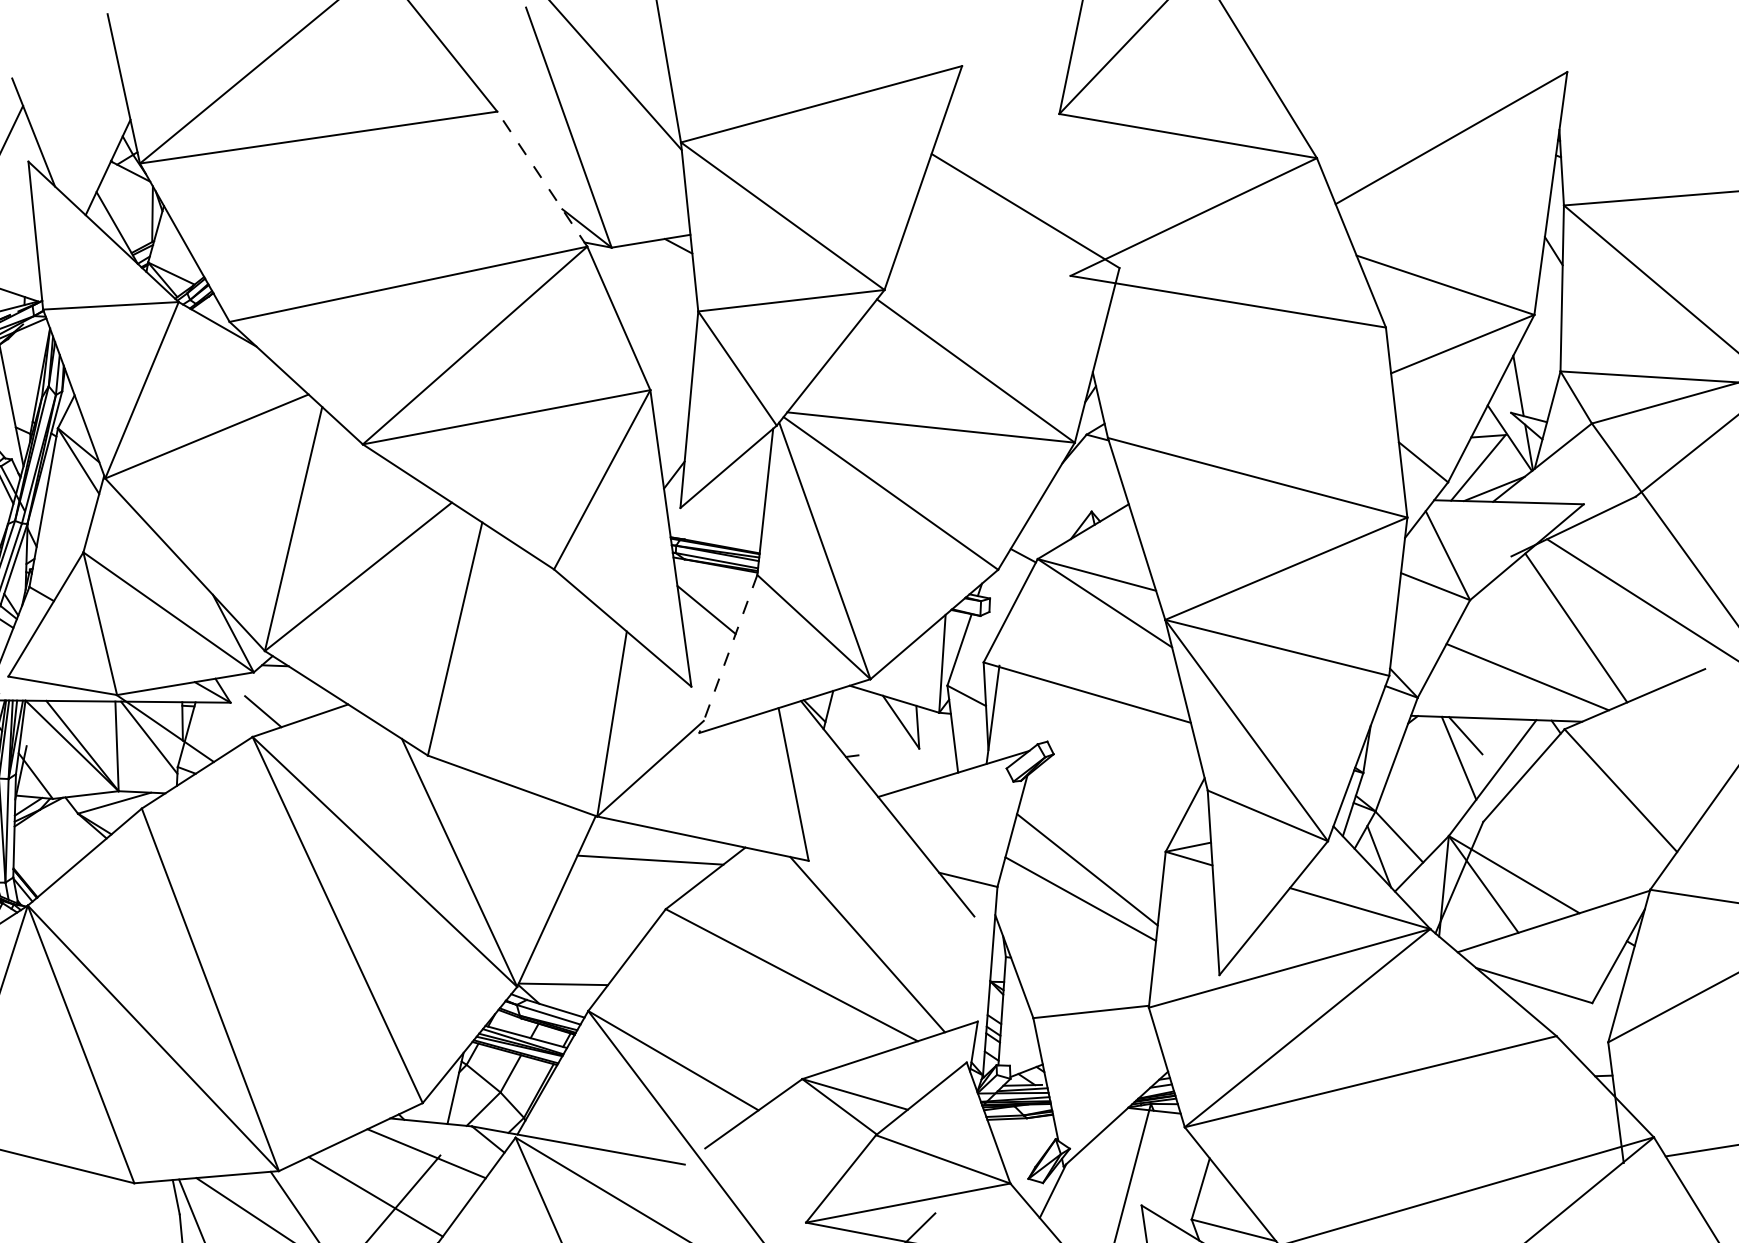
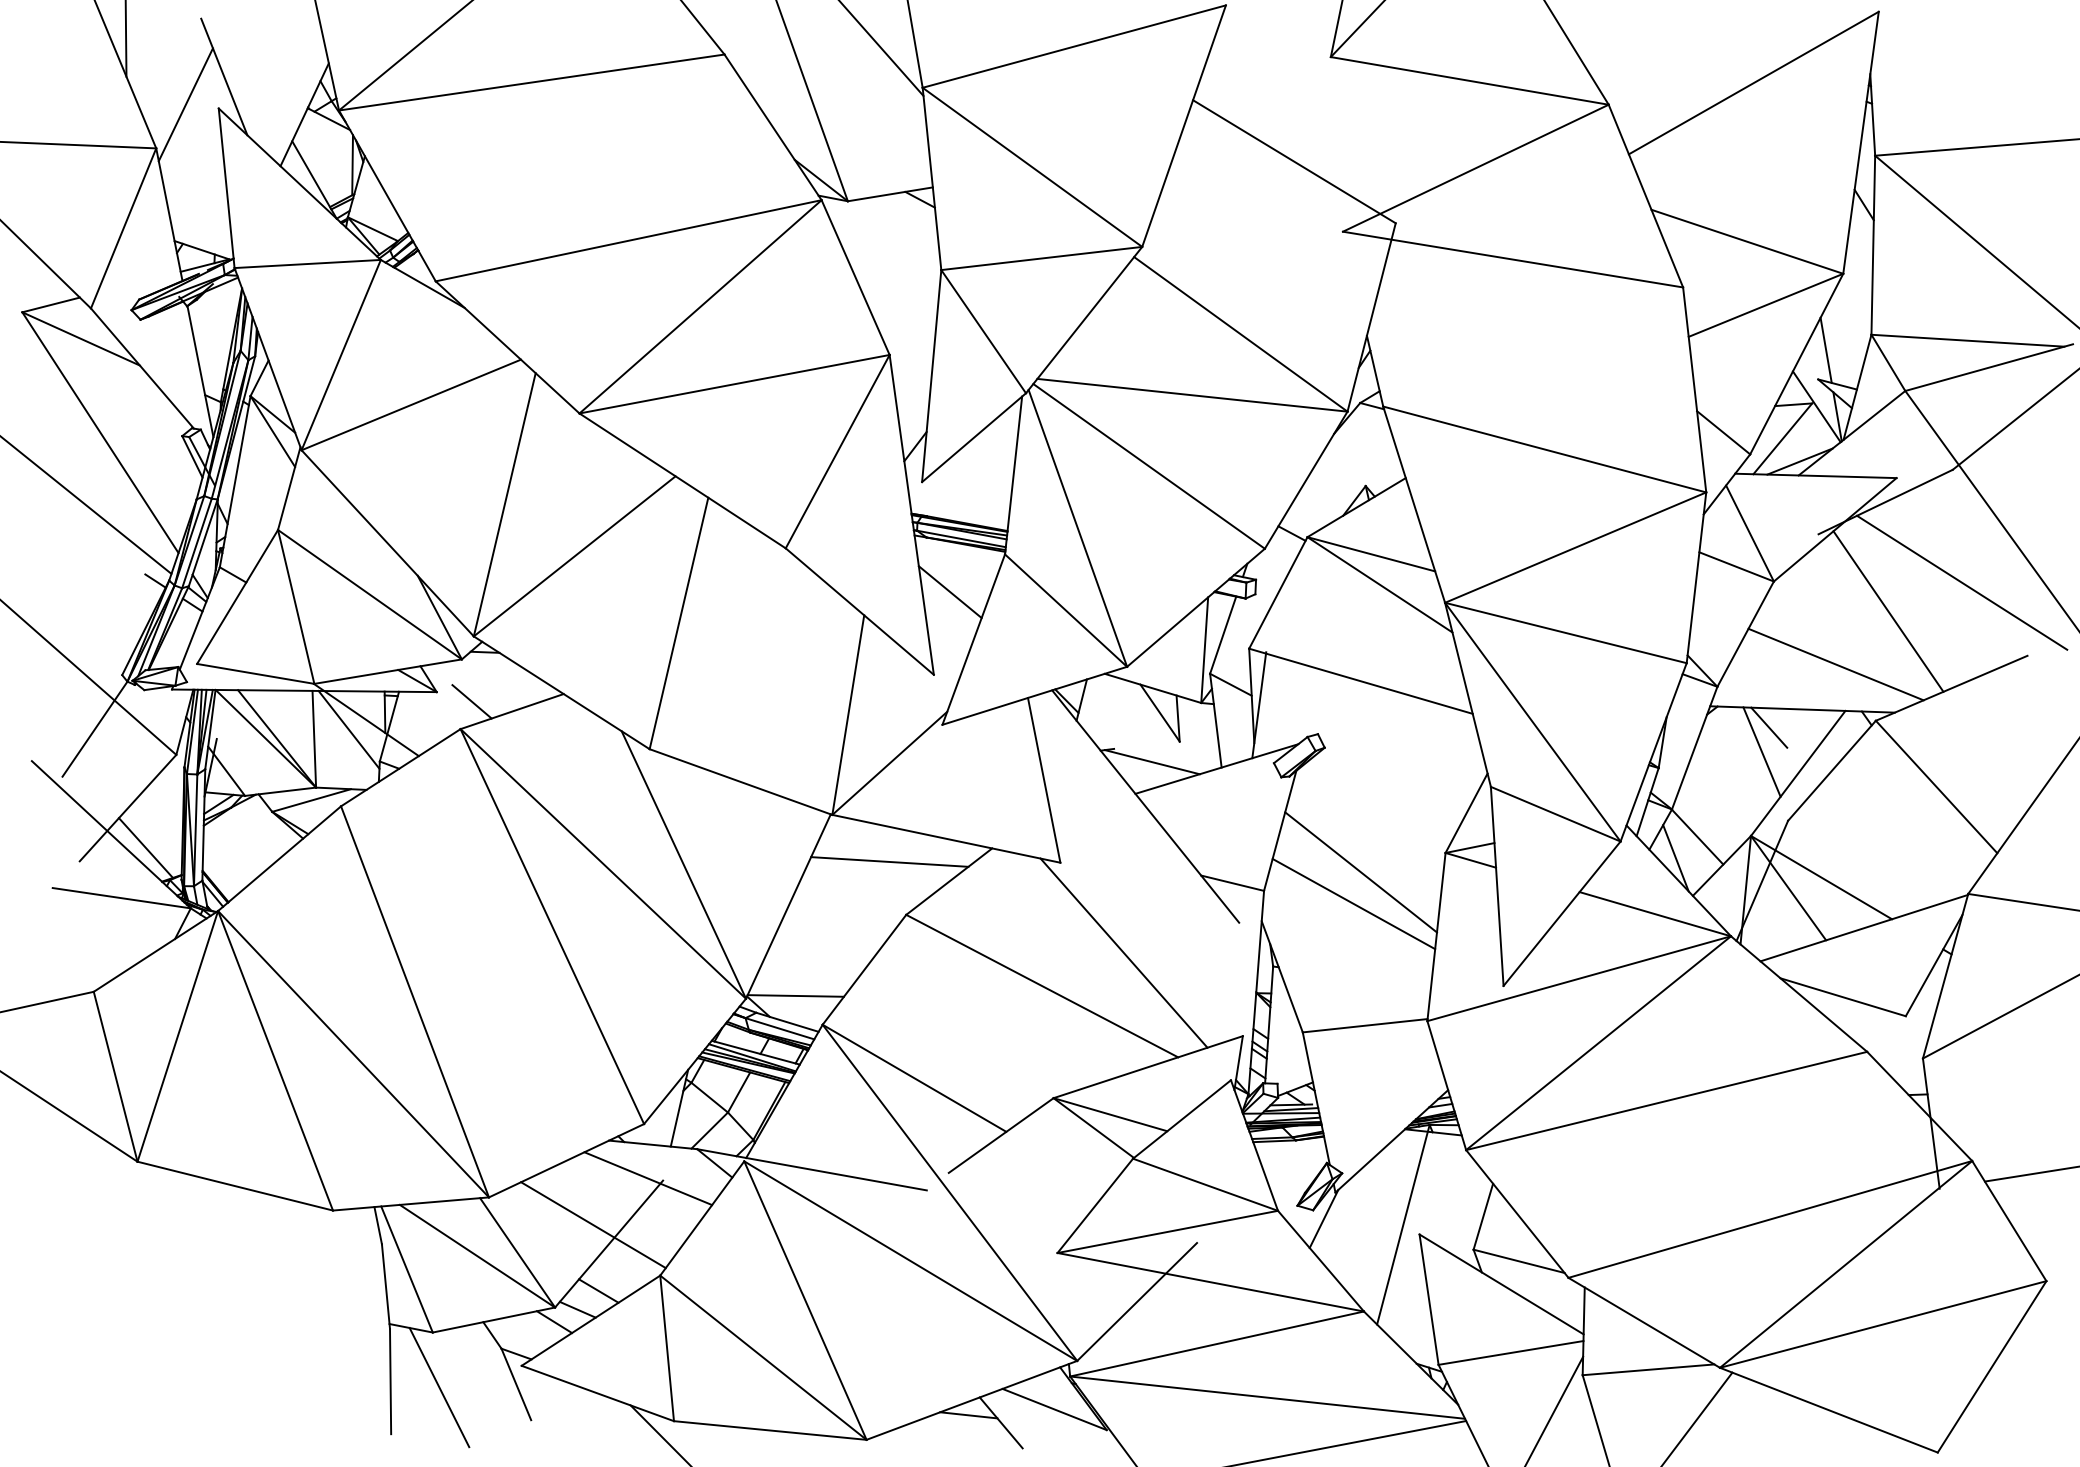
line: (542, 179) -> (773, 127), dashed -> solid
line: (728, 653) -> (973, 639), dashed -> solid
line: (893, 767) -> (1151, 762), added

